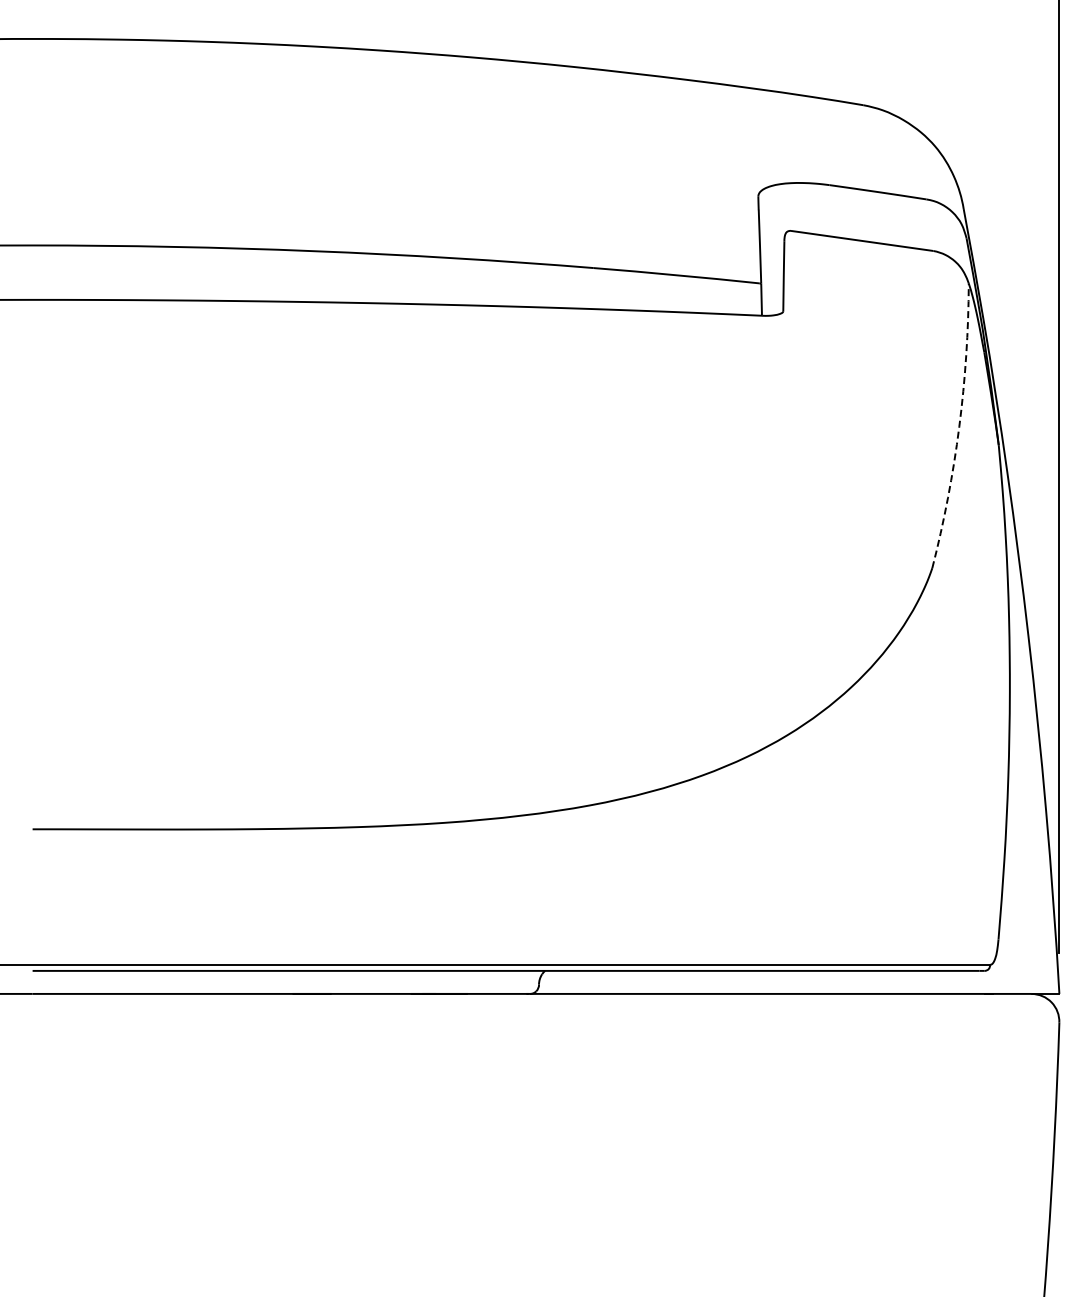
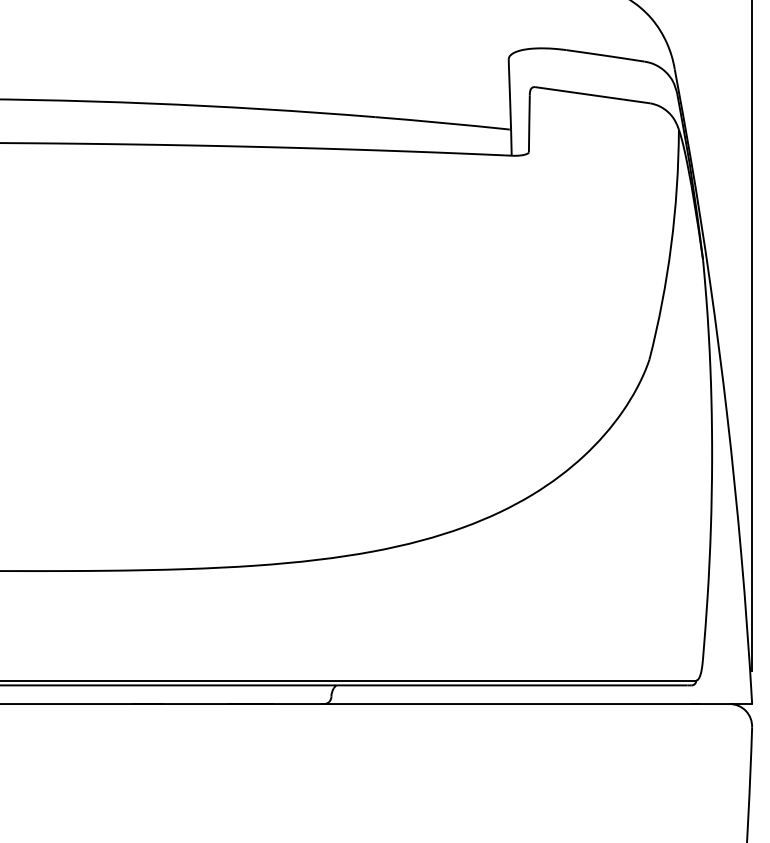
arc: (959, 426) -> (671, 245), dashed -> solid

